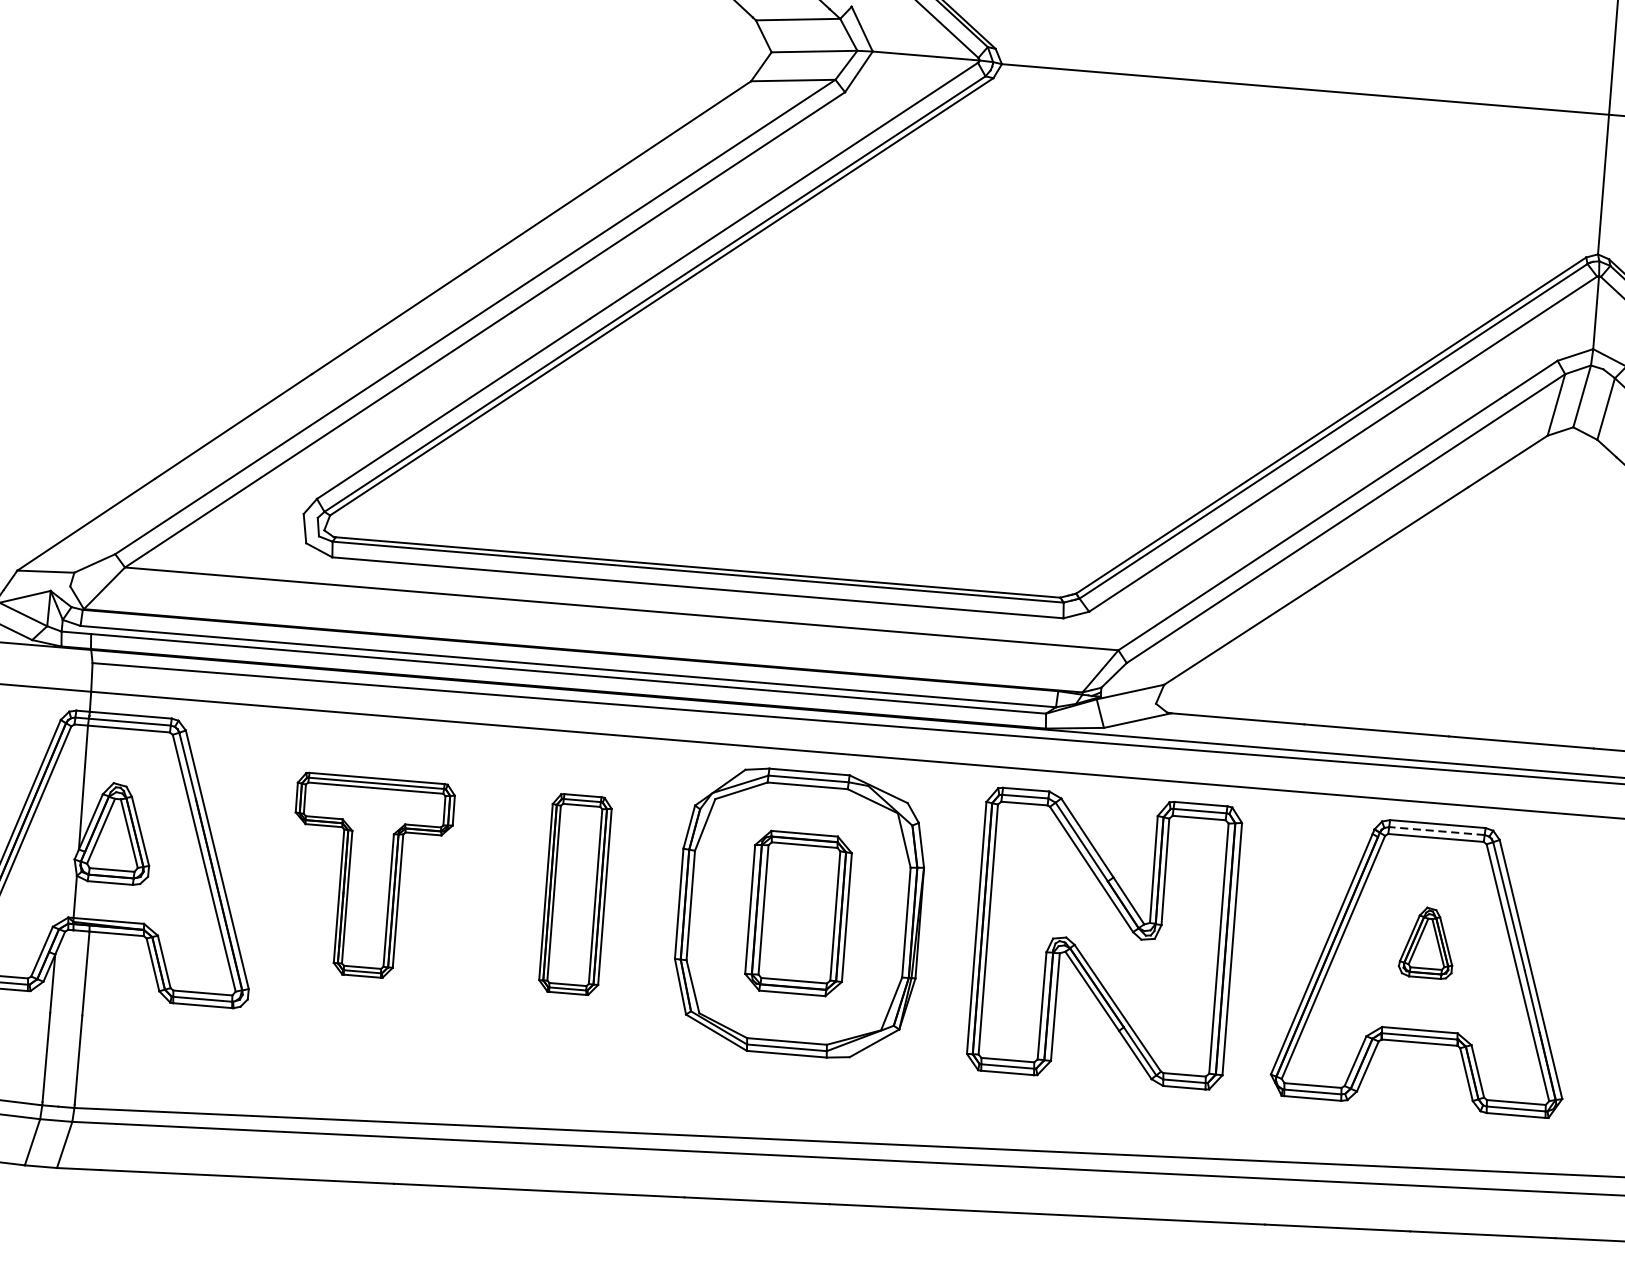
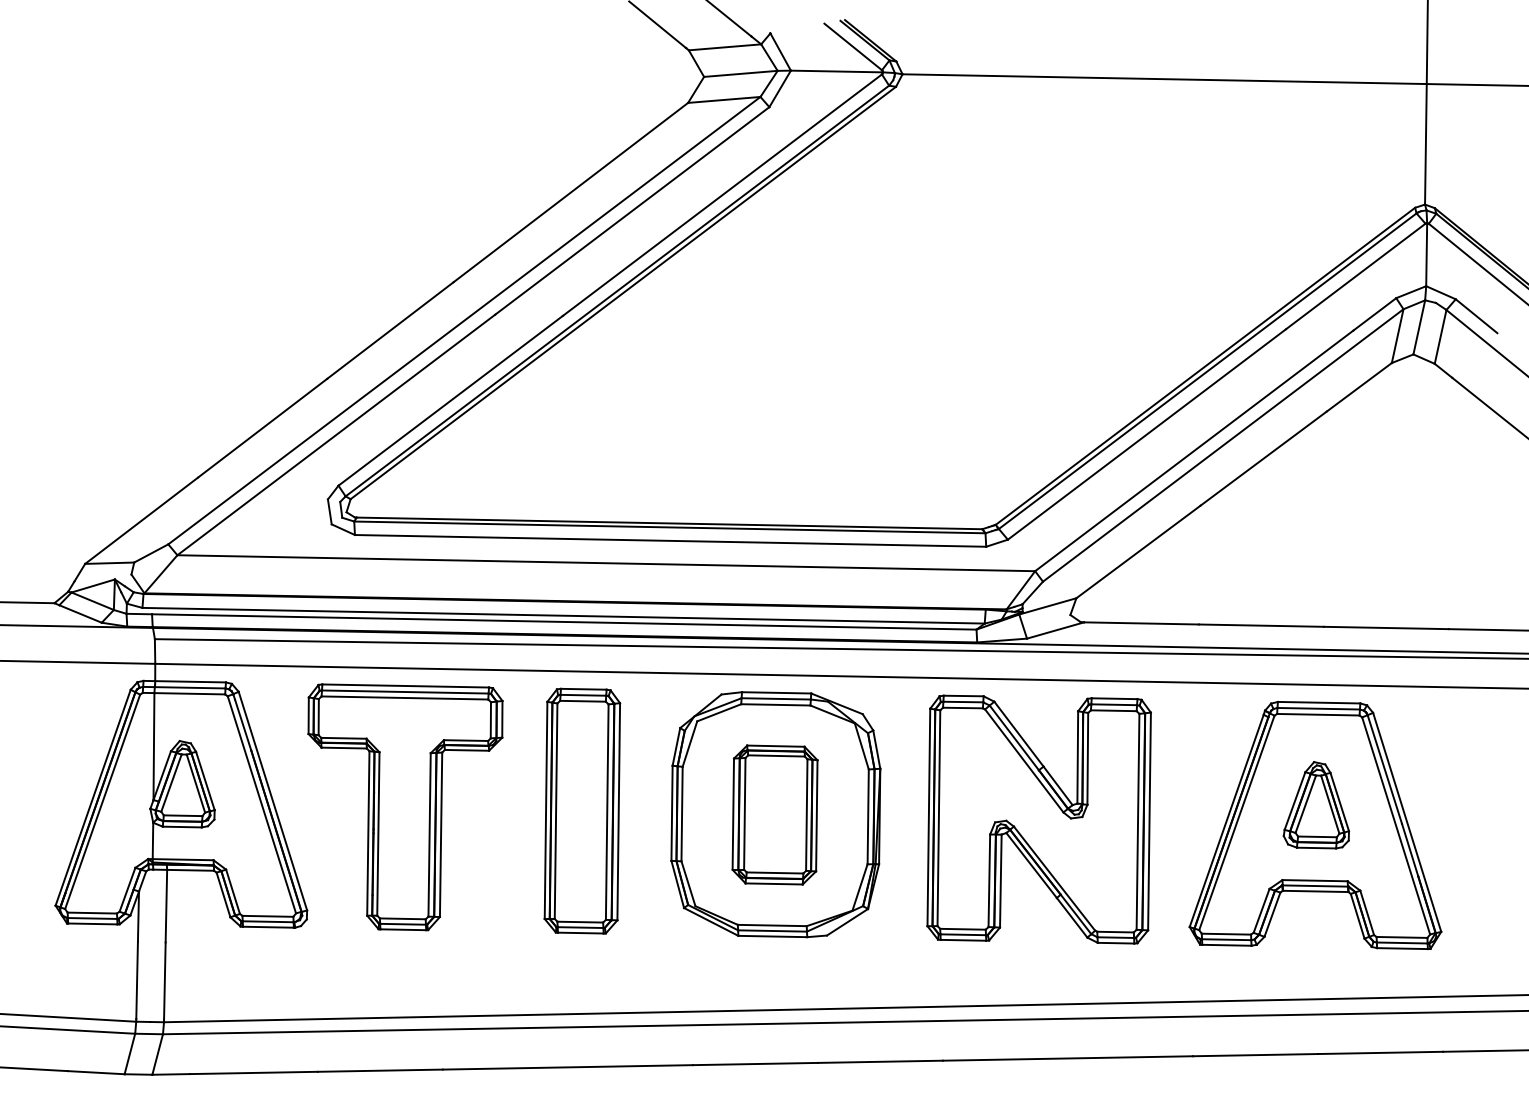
line: (1436, 830) -> (1318, 708), dashed -> solid
part: (370, 877) -> (405, 807), size x1.43
part: (575, 893) -> (582, 810), size x1.43
part: (1427, 943) -> (1316, 805), size x1.43

